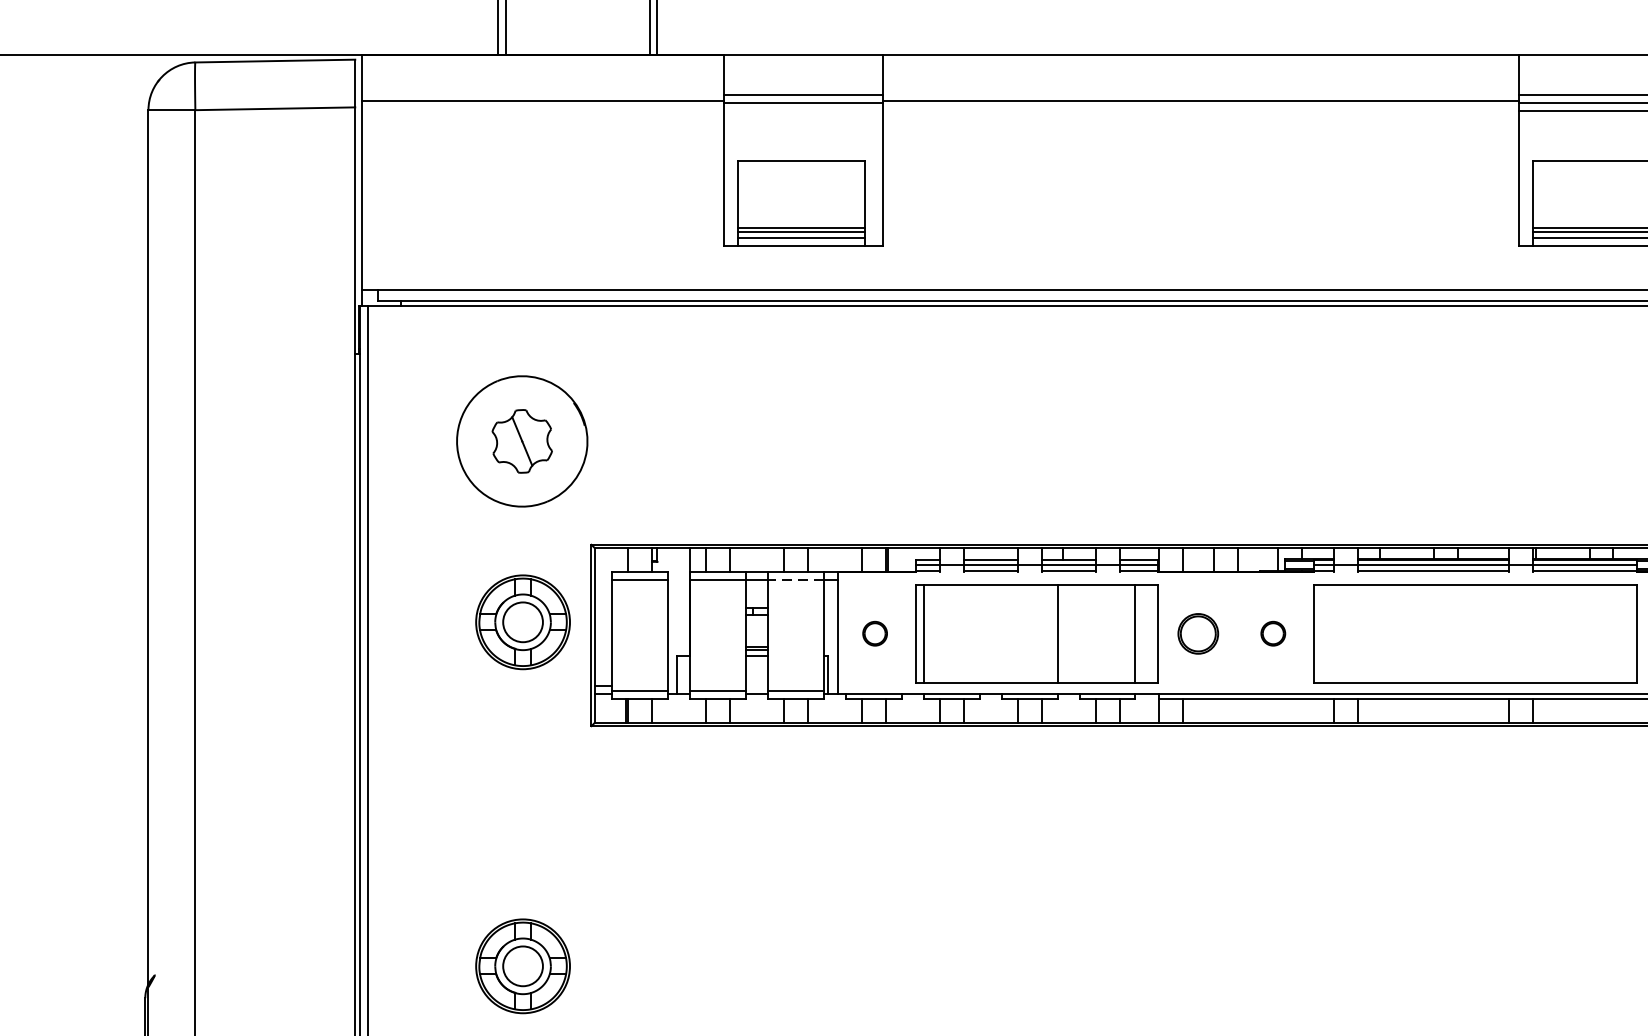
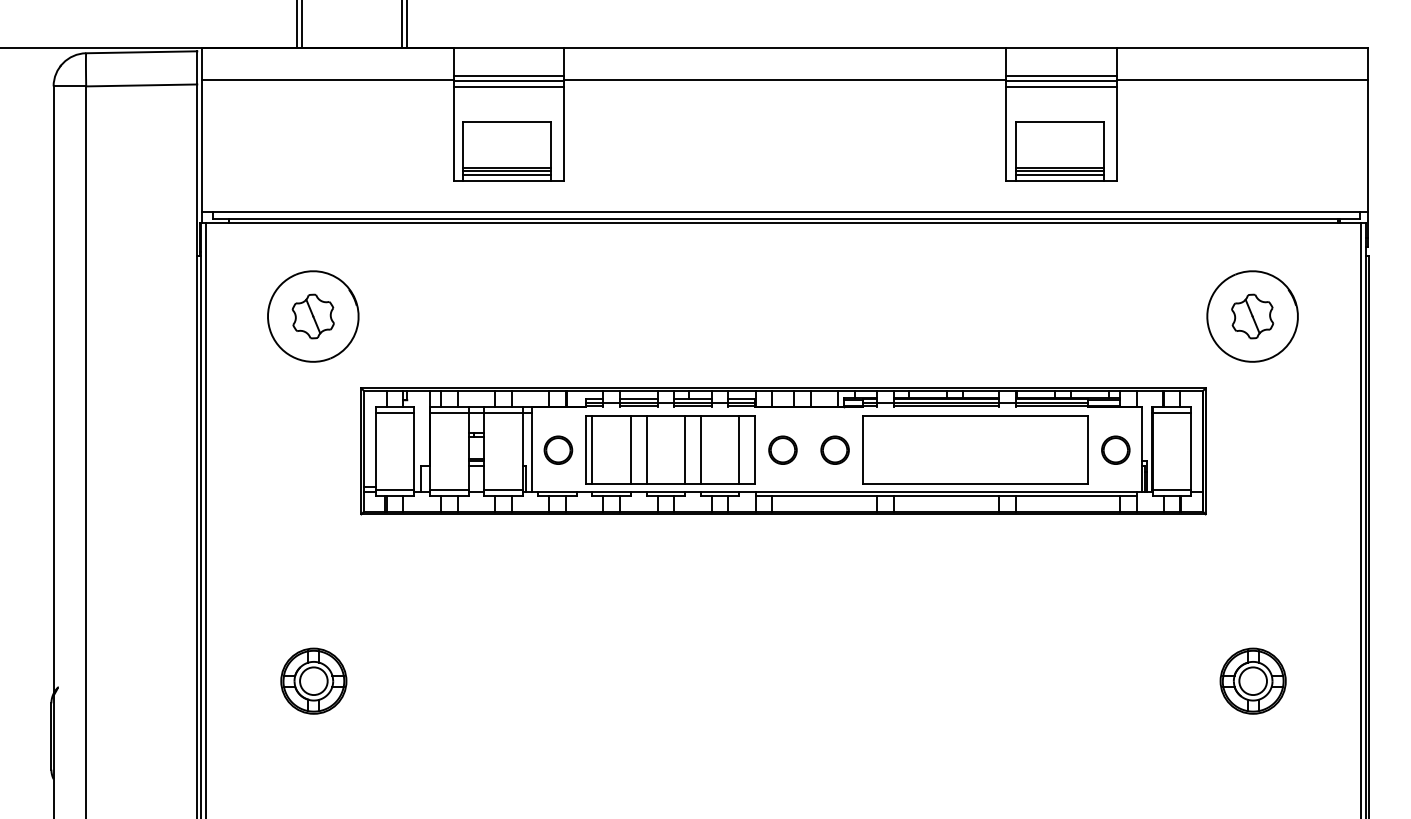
line: (803, 110) -> (508, 86), added
line: (794, 579) -> (502, 412), dashed -> solid
part: (522, 621) -> (313, 441), removed
part: (875, 632) -> (558, 449), size x1.67
part: (1272, 632) -> (834, 449), size x1.67
line: (980, 634) -> (631, 450), added
line: (1001, 634) -> (646, 450), added
line: (1079, 634) -> (700, 450), added

